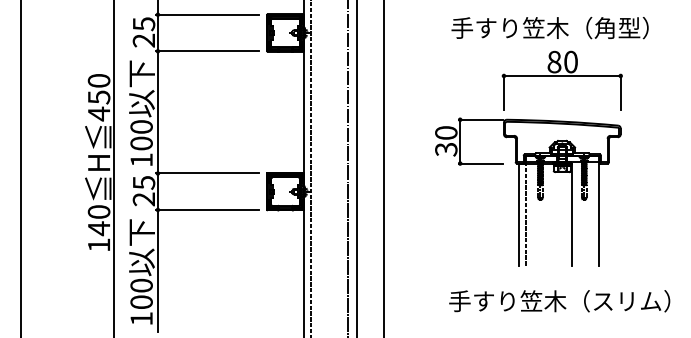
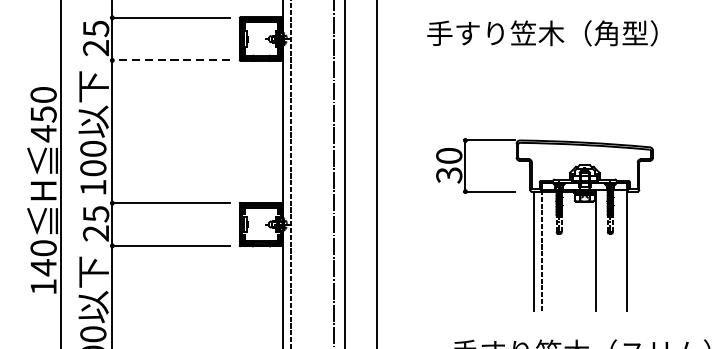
text: (549, 28) -> (541, 33), moved
line: (207, 51) -> (170, 60), solid -> dashed
part: (561, 80) -> (583, 94), removed

